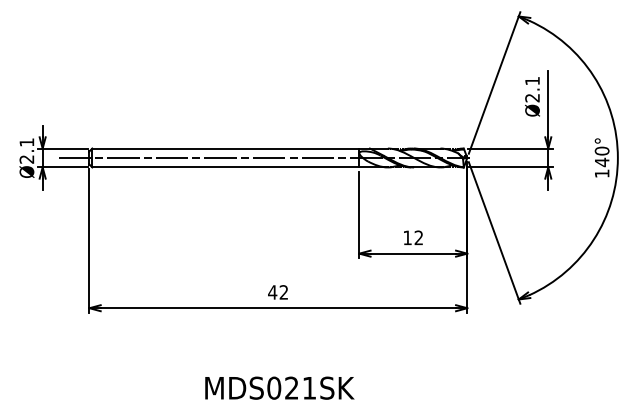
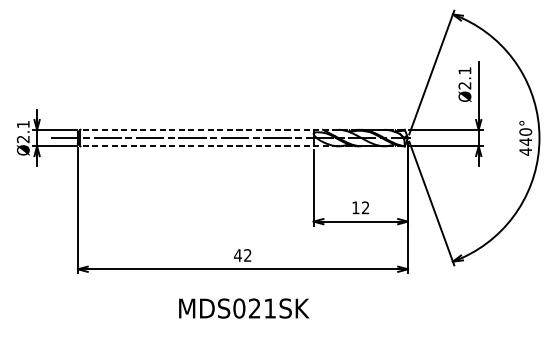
line: (240, 148) -> (209, 129), solid -> dashed
line: (240, 167) -> (209, 146), solid -> dashed
text: (602, 173) -> (526, 151), 140° -> 440°
text: (279, 387) -> (243, 307), moved

